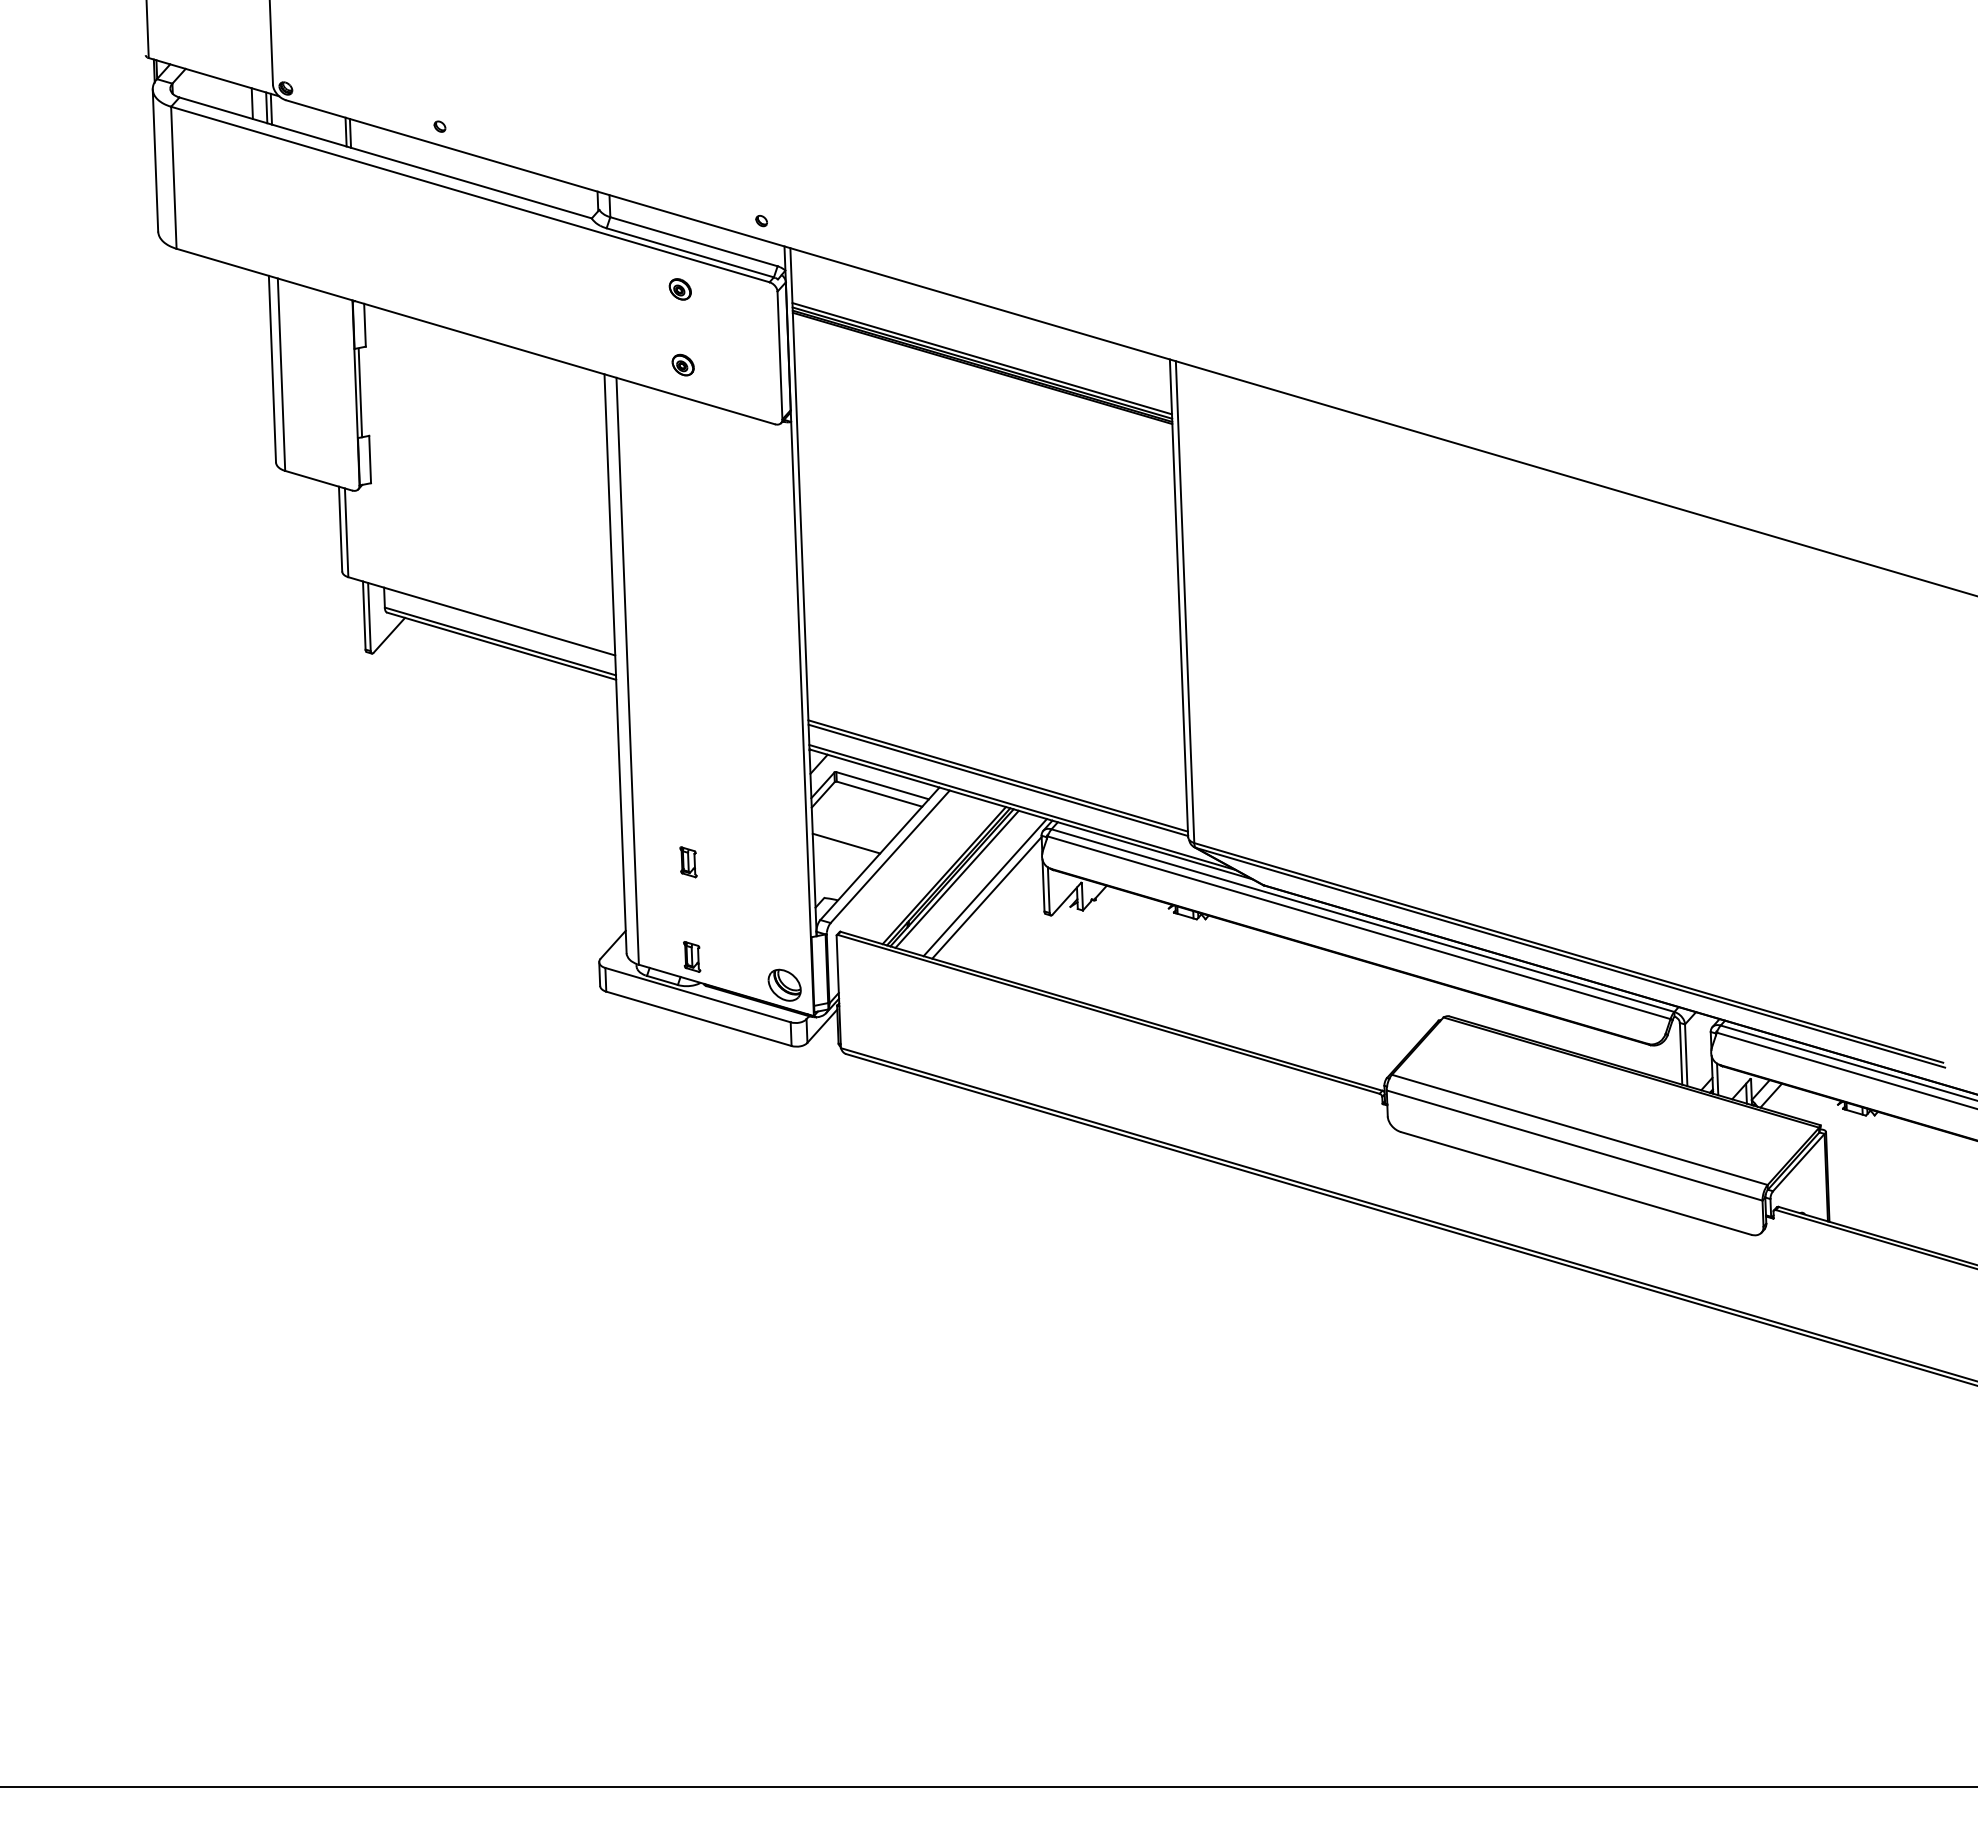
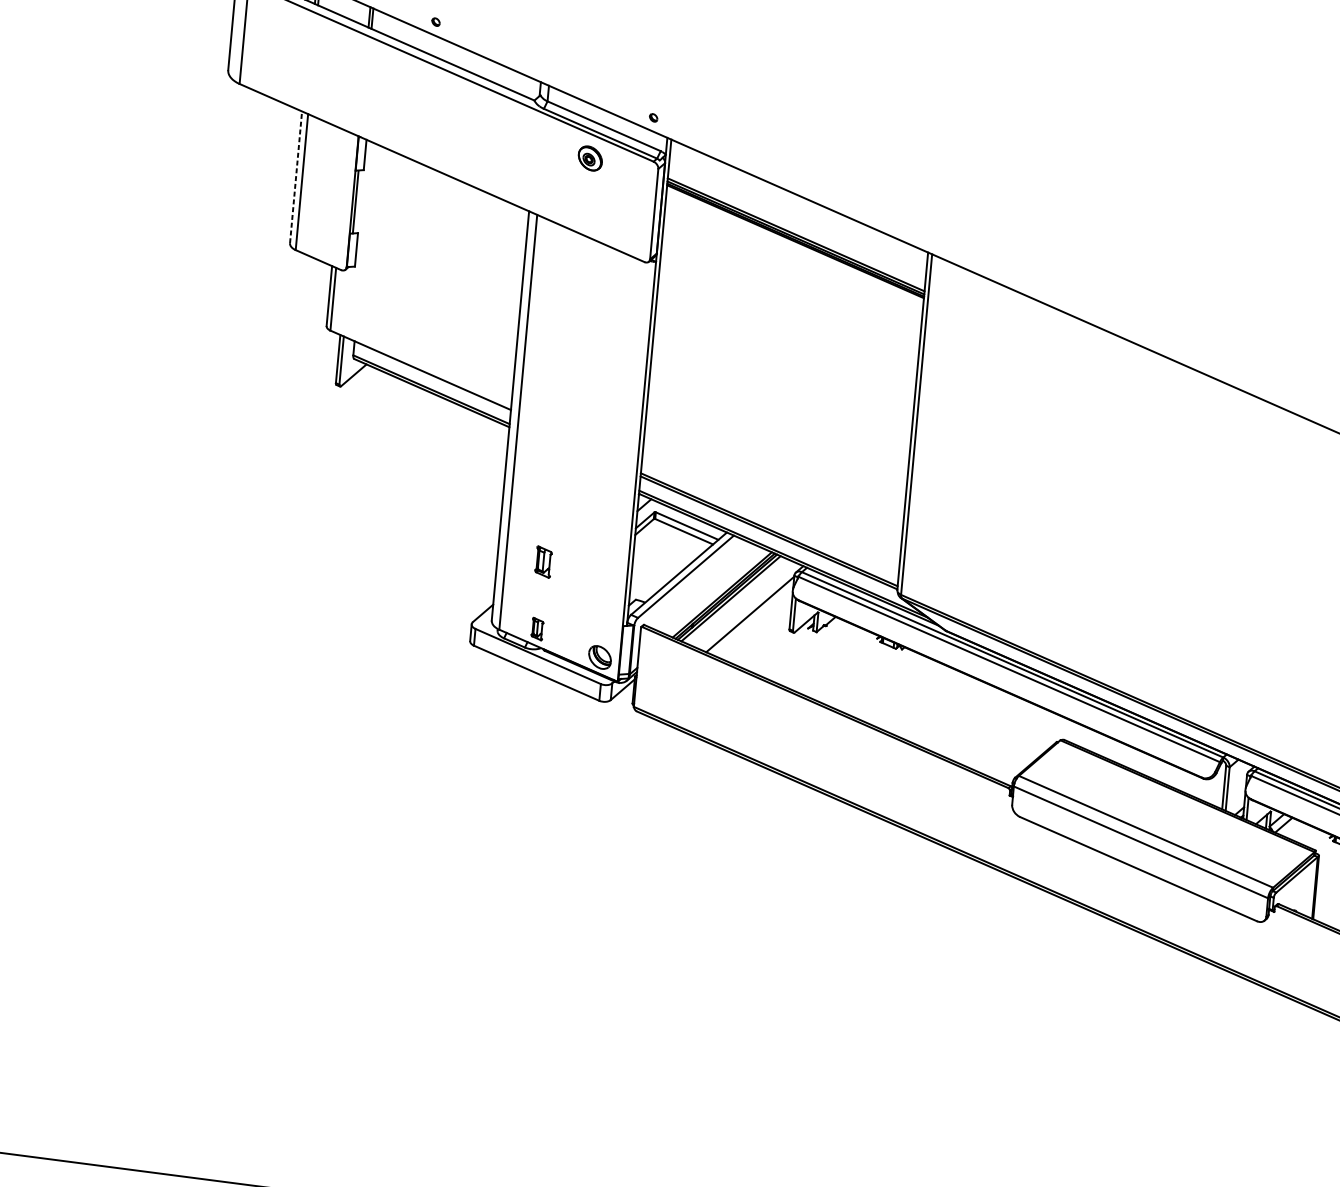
part: (679, 289) -> (589, 158), size x1.6
part: (682, 364) -> (584, 211), removed
line: (272, 368) -> (296, 176), solid -> dashed
line: (846, 843) -> (656, 563), removed
part: (688, 862) -> (543, 562), size x1.4
line: (984, 887) -> (749, 606), removed

